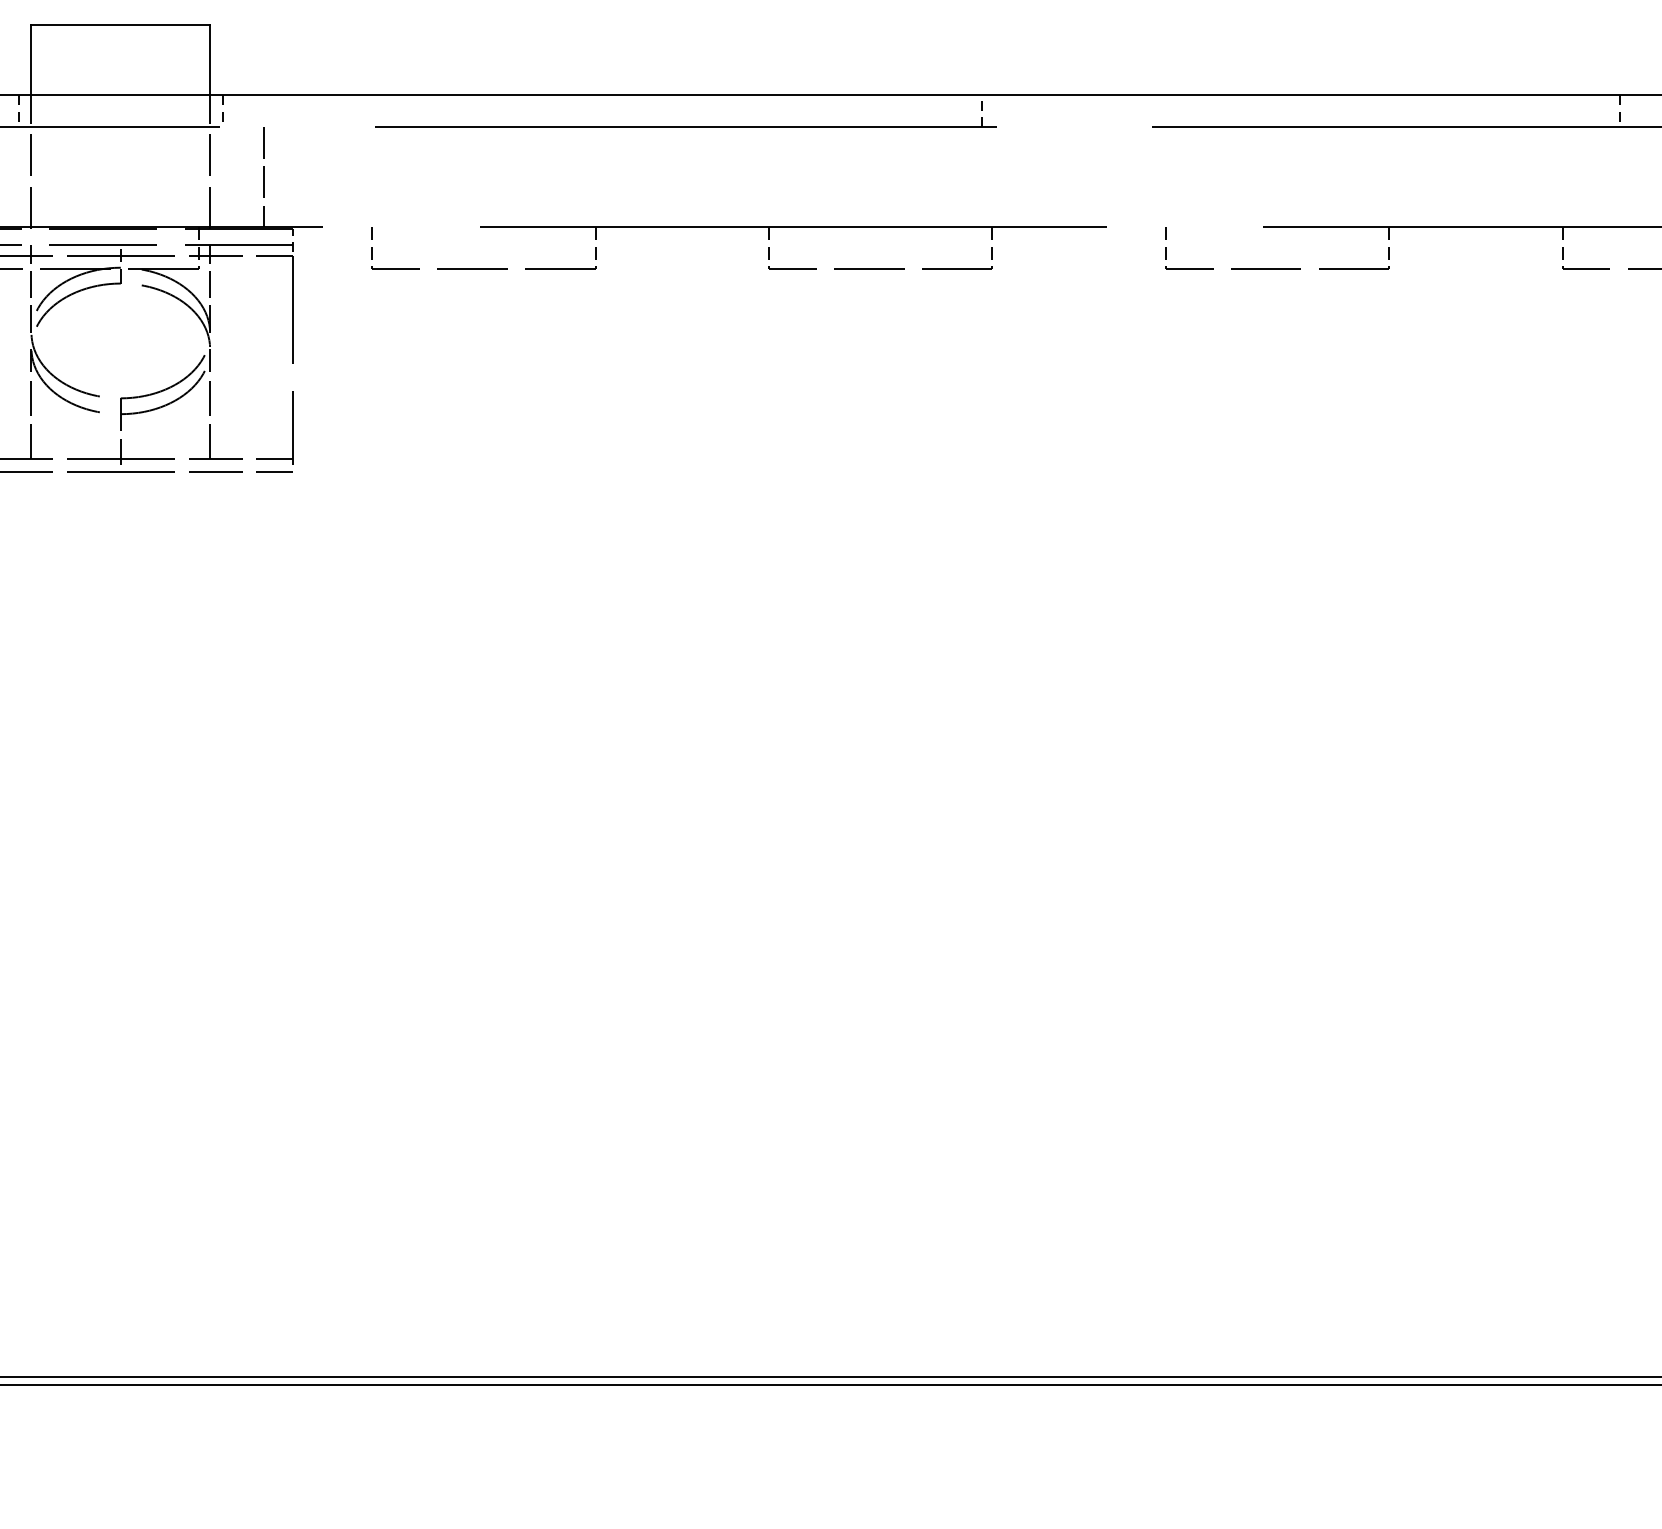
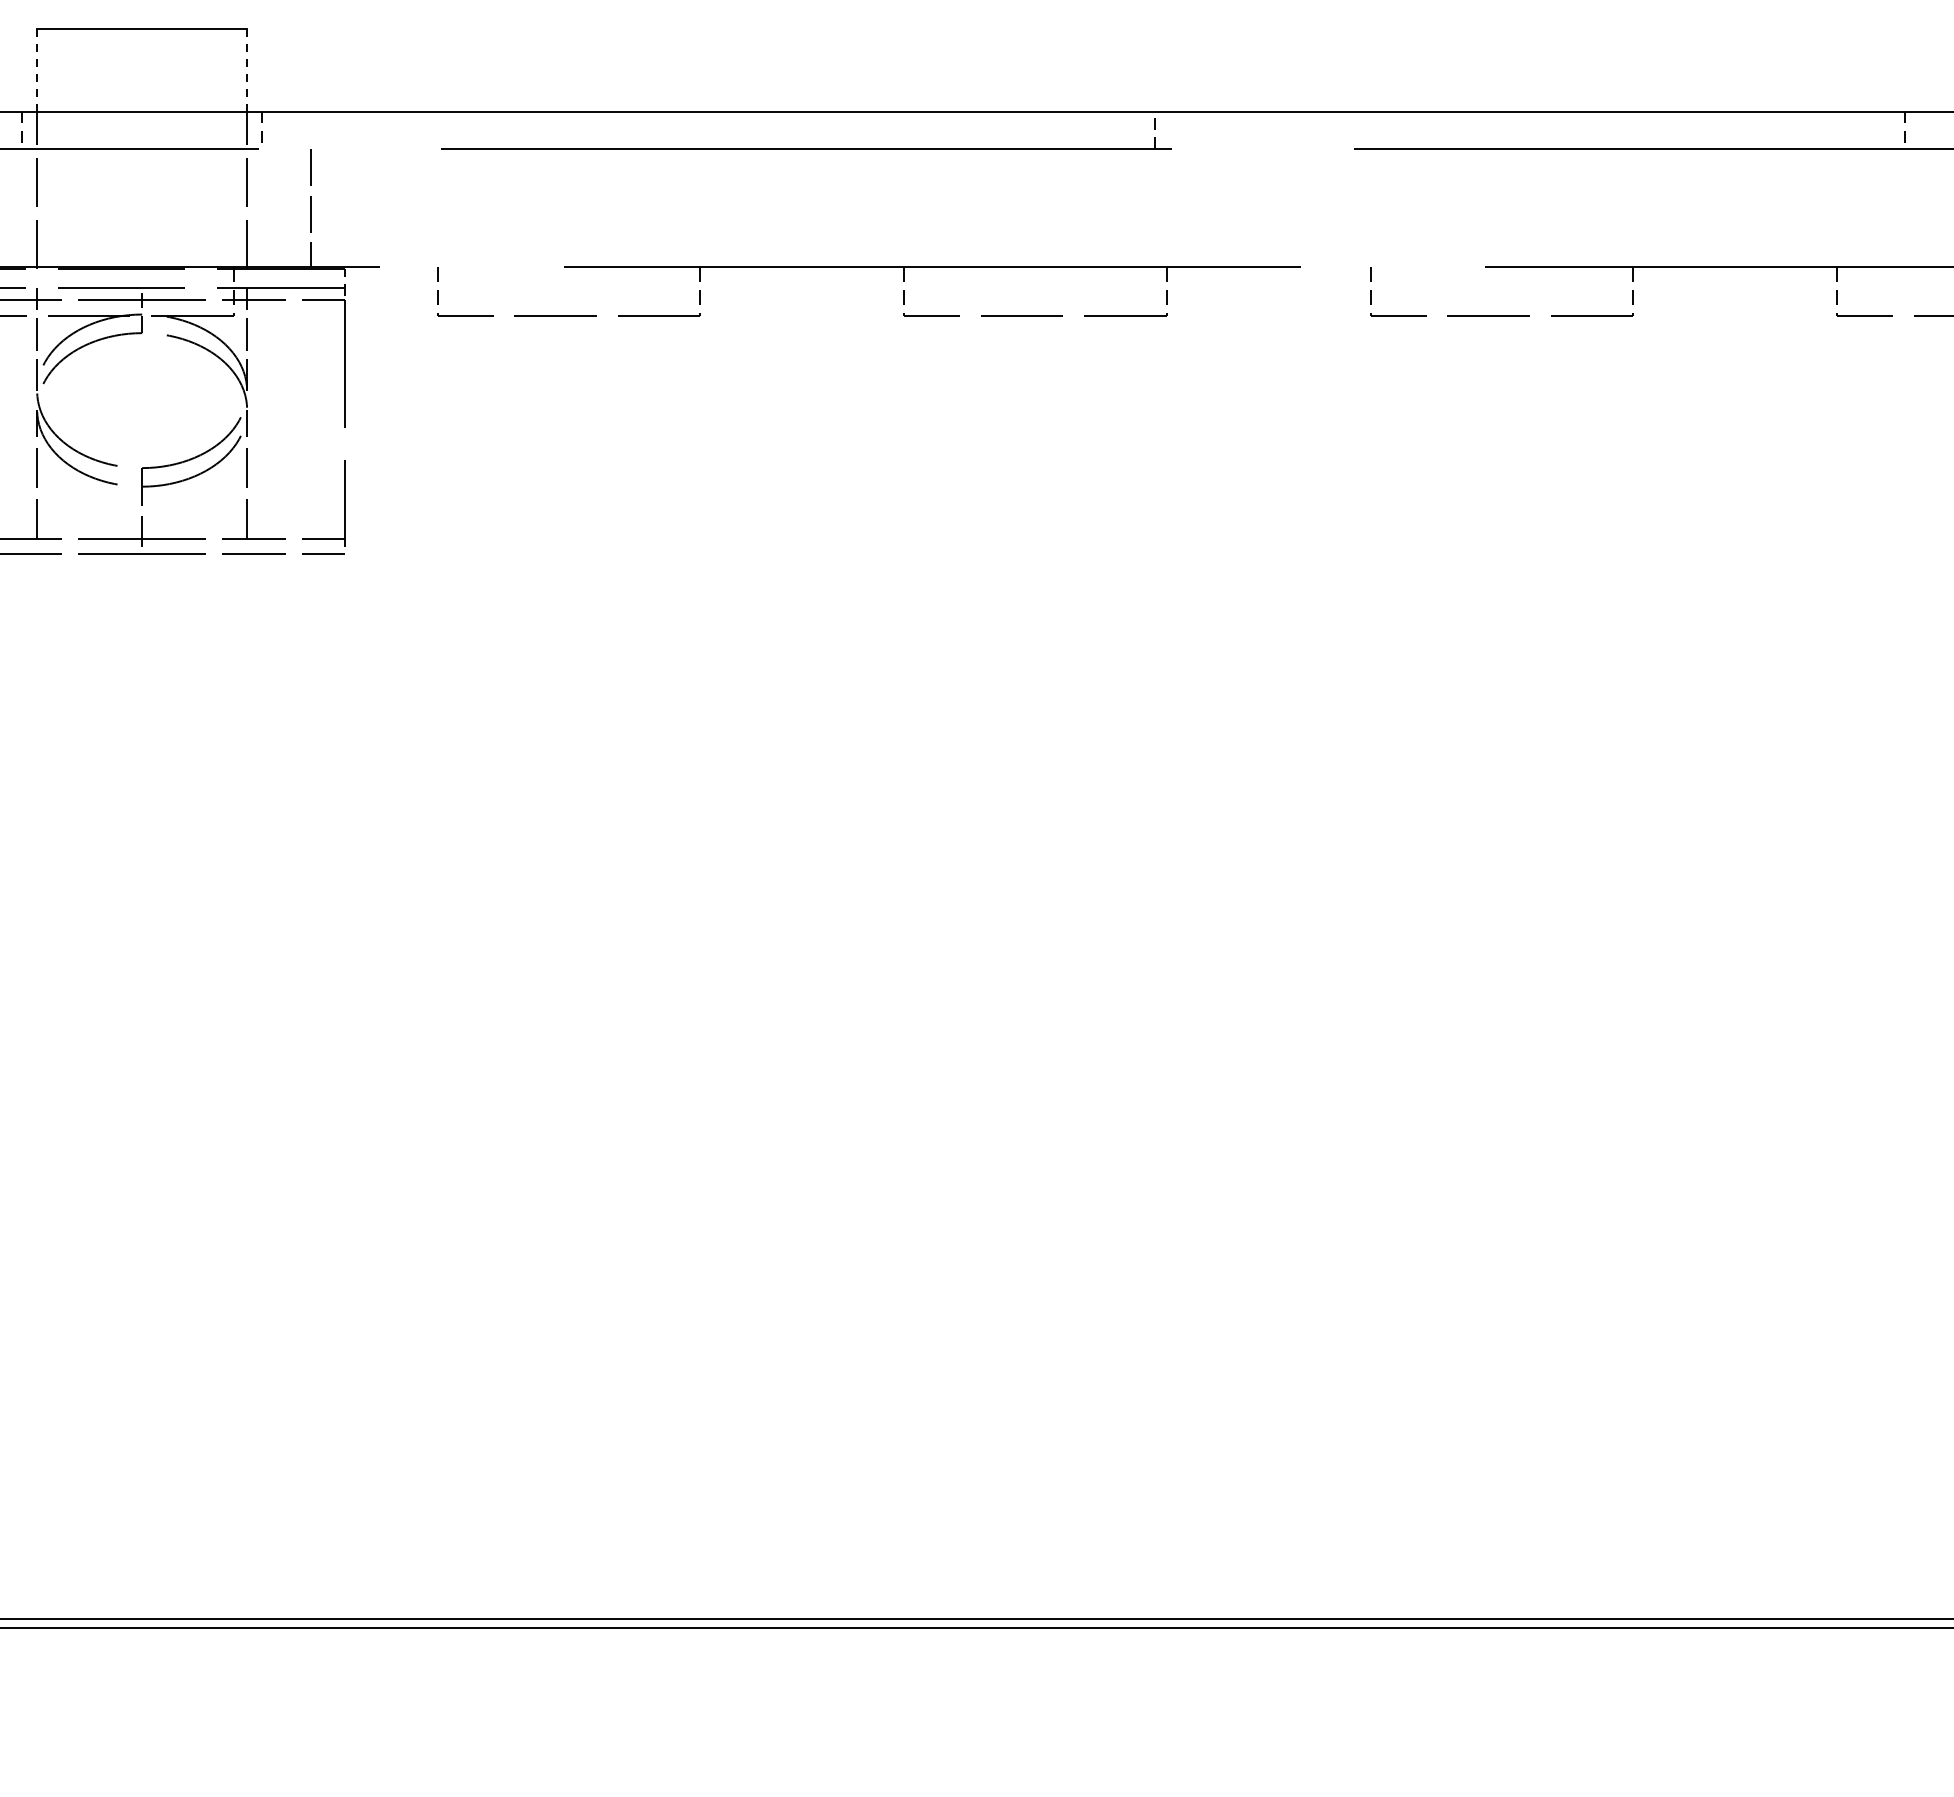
line: (31, 60) -> (37, 70), solid -> dashed
line: (210, 60) -> (247, 70), solid -> dashed

